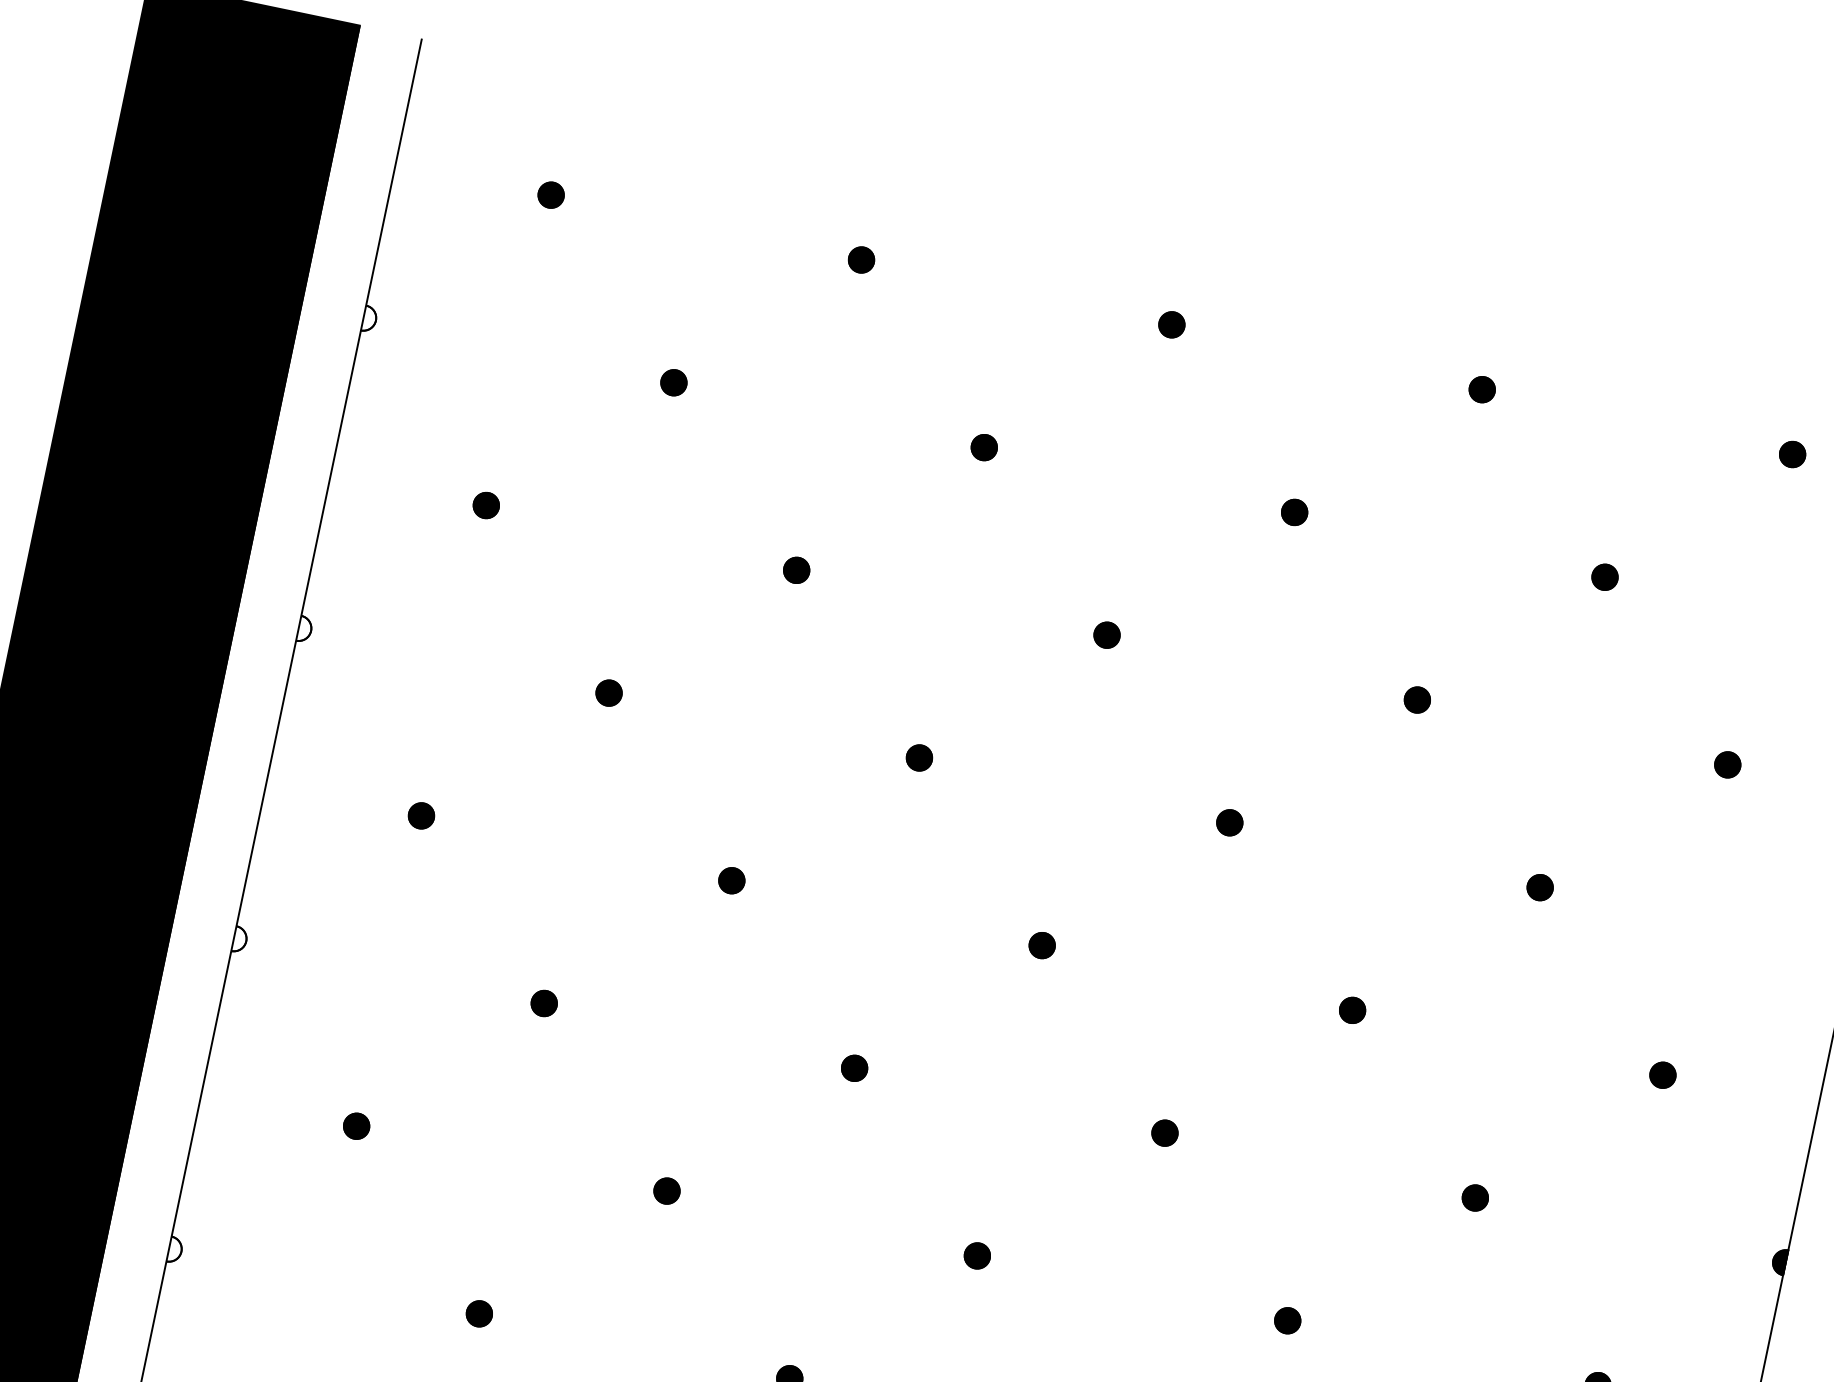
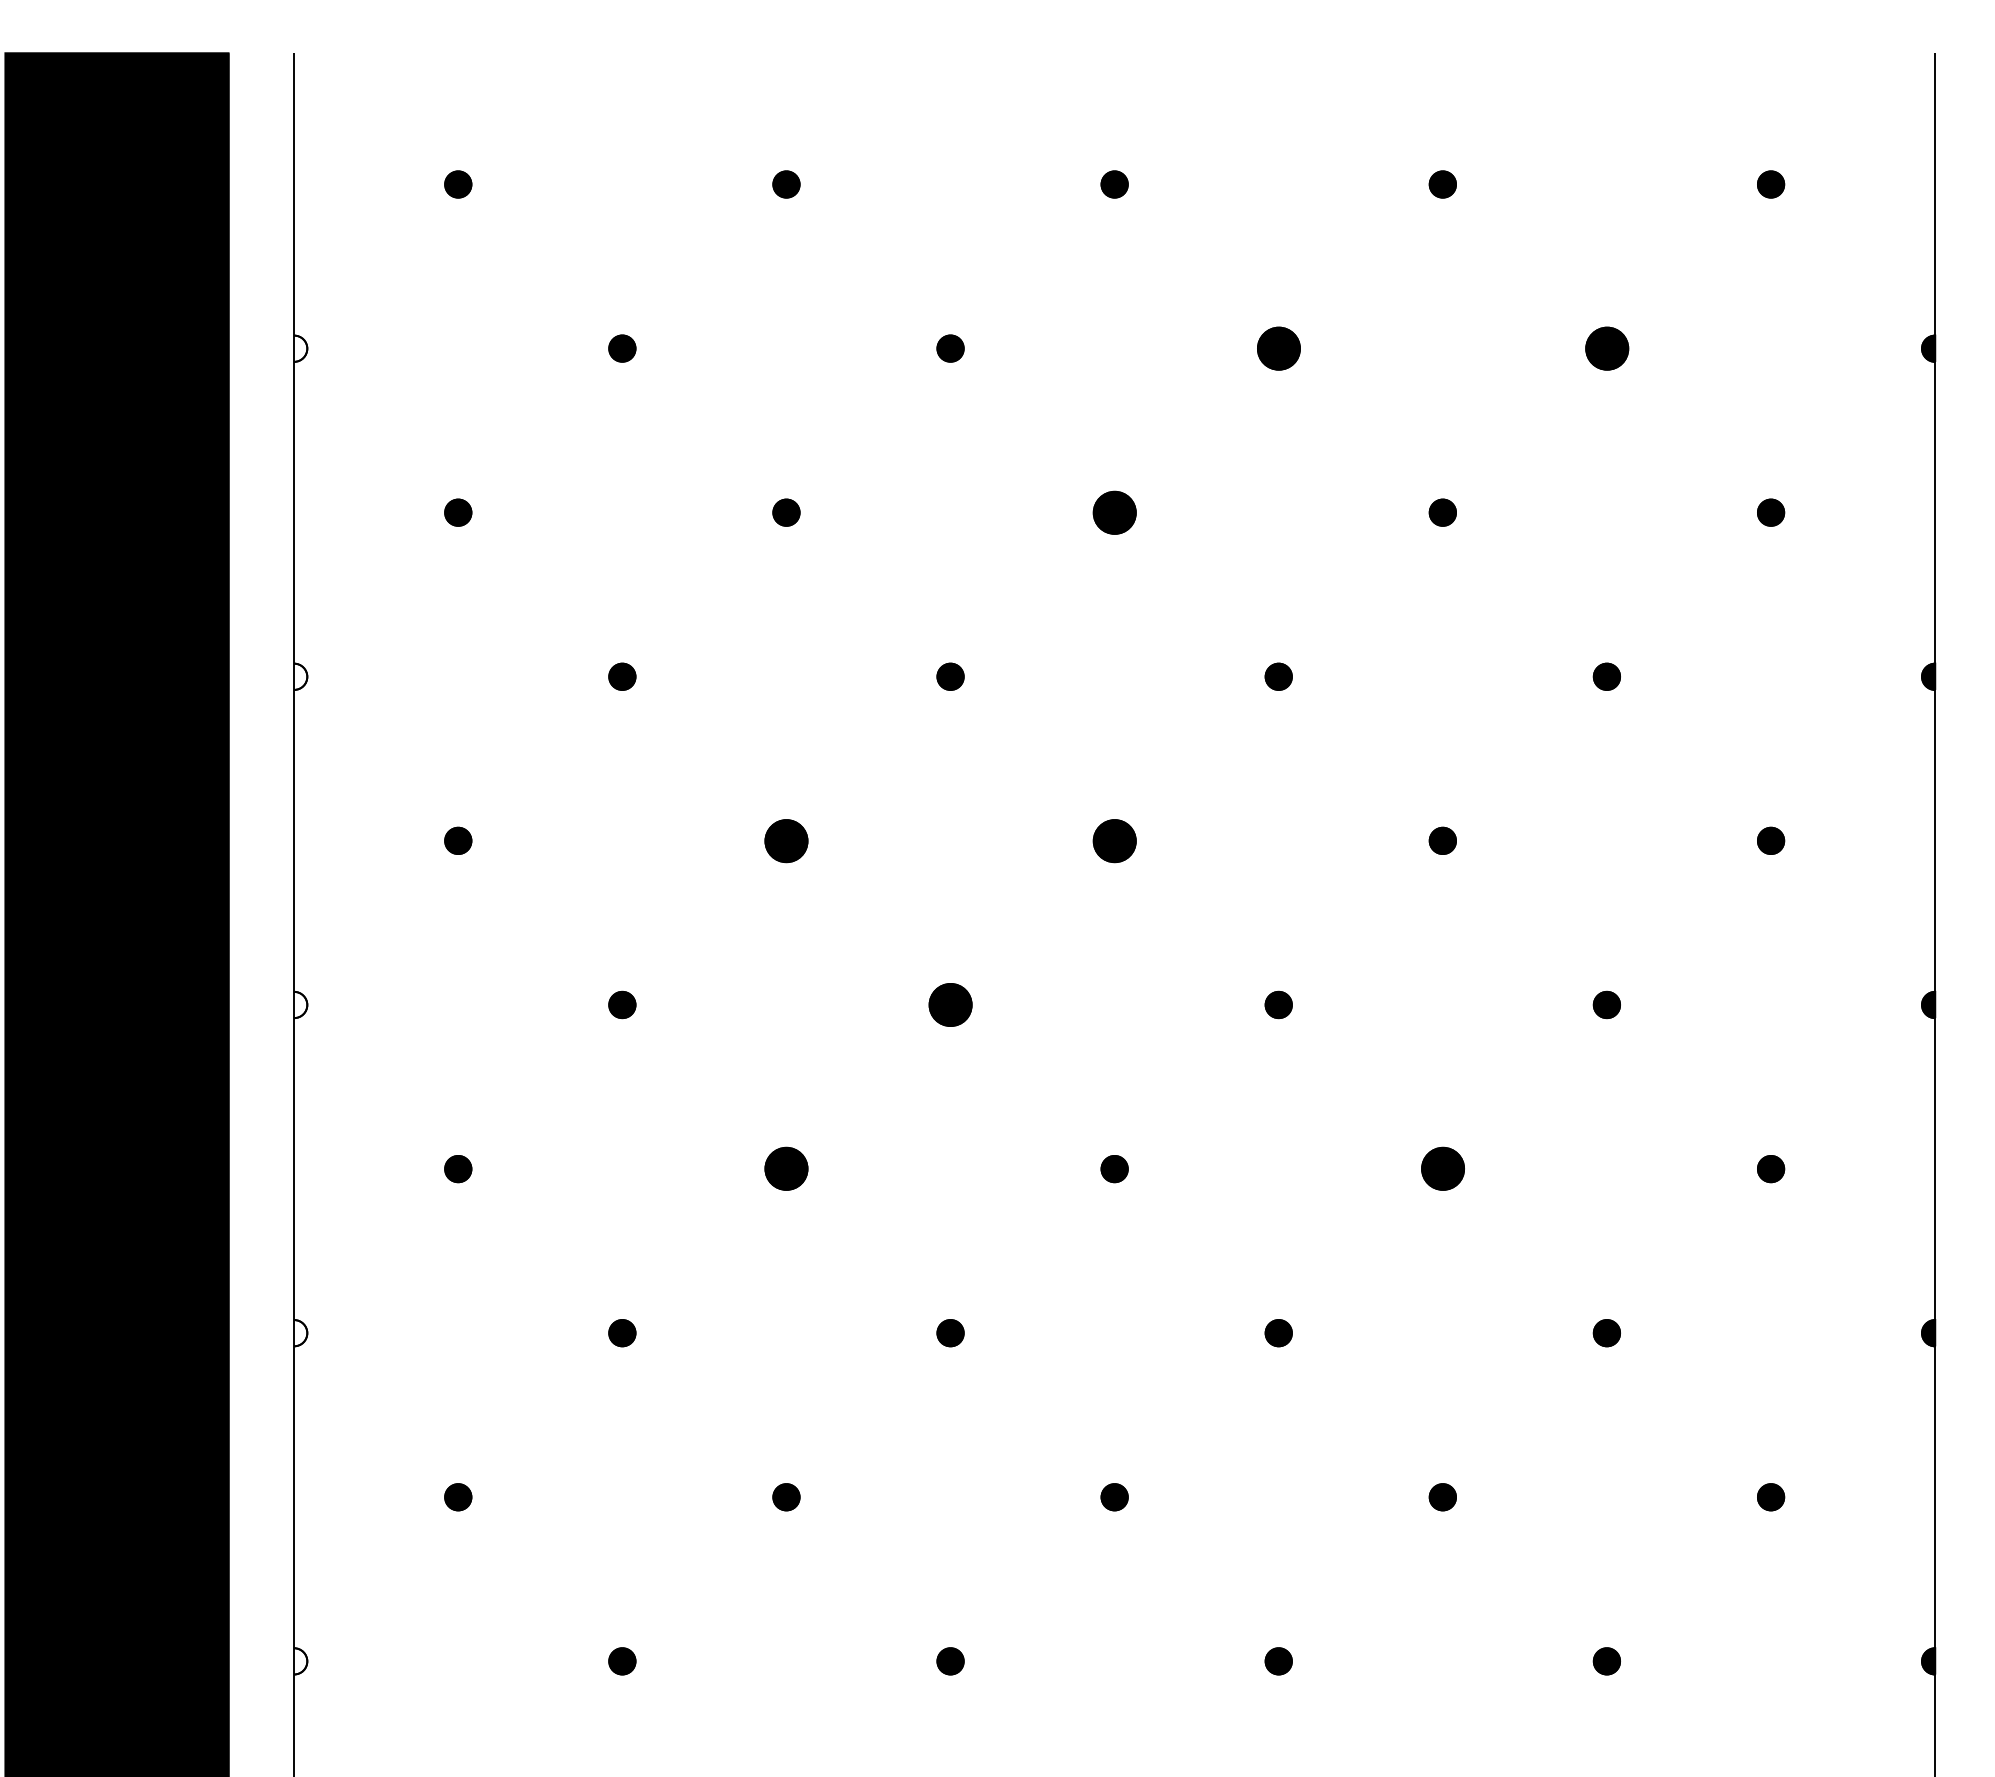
part: (1294, 512) -> (1278, 348), size x1.6
part: (1604, 577) -> (1606, 348), size x1.6
part: (1106, 634) -> (1114, 512), size x1.6
part: (731, 880) -> (786, 840), size x1.6
part: (1042, 945) -> (1114, 840), size x1.6
part: (854, 1067) -> (950, 1004), size x1.6
part: (666, 1191) -> (786, 1169), size x1.6
part: (1287, 1321) -> (1442, 1169), size x1.6

